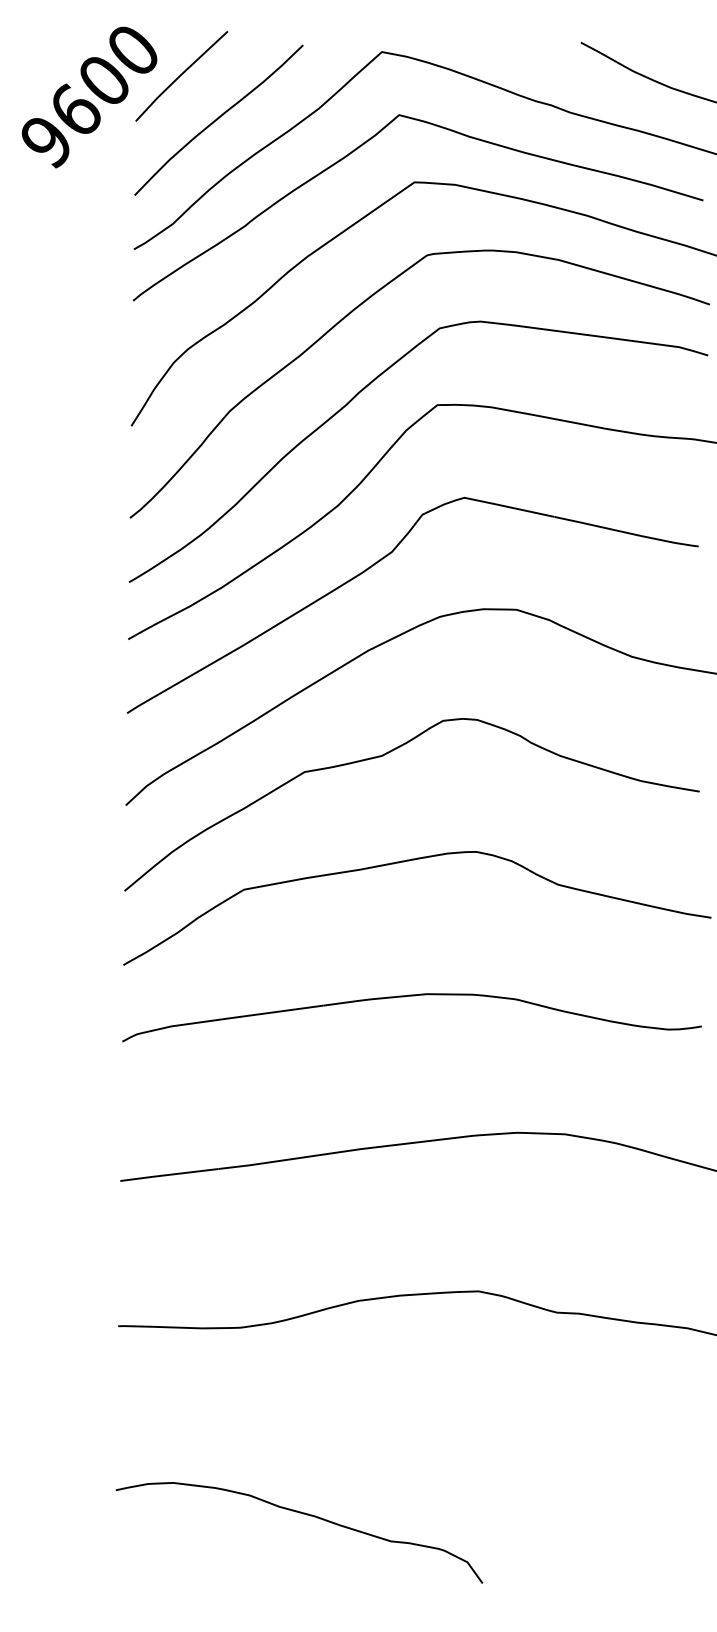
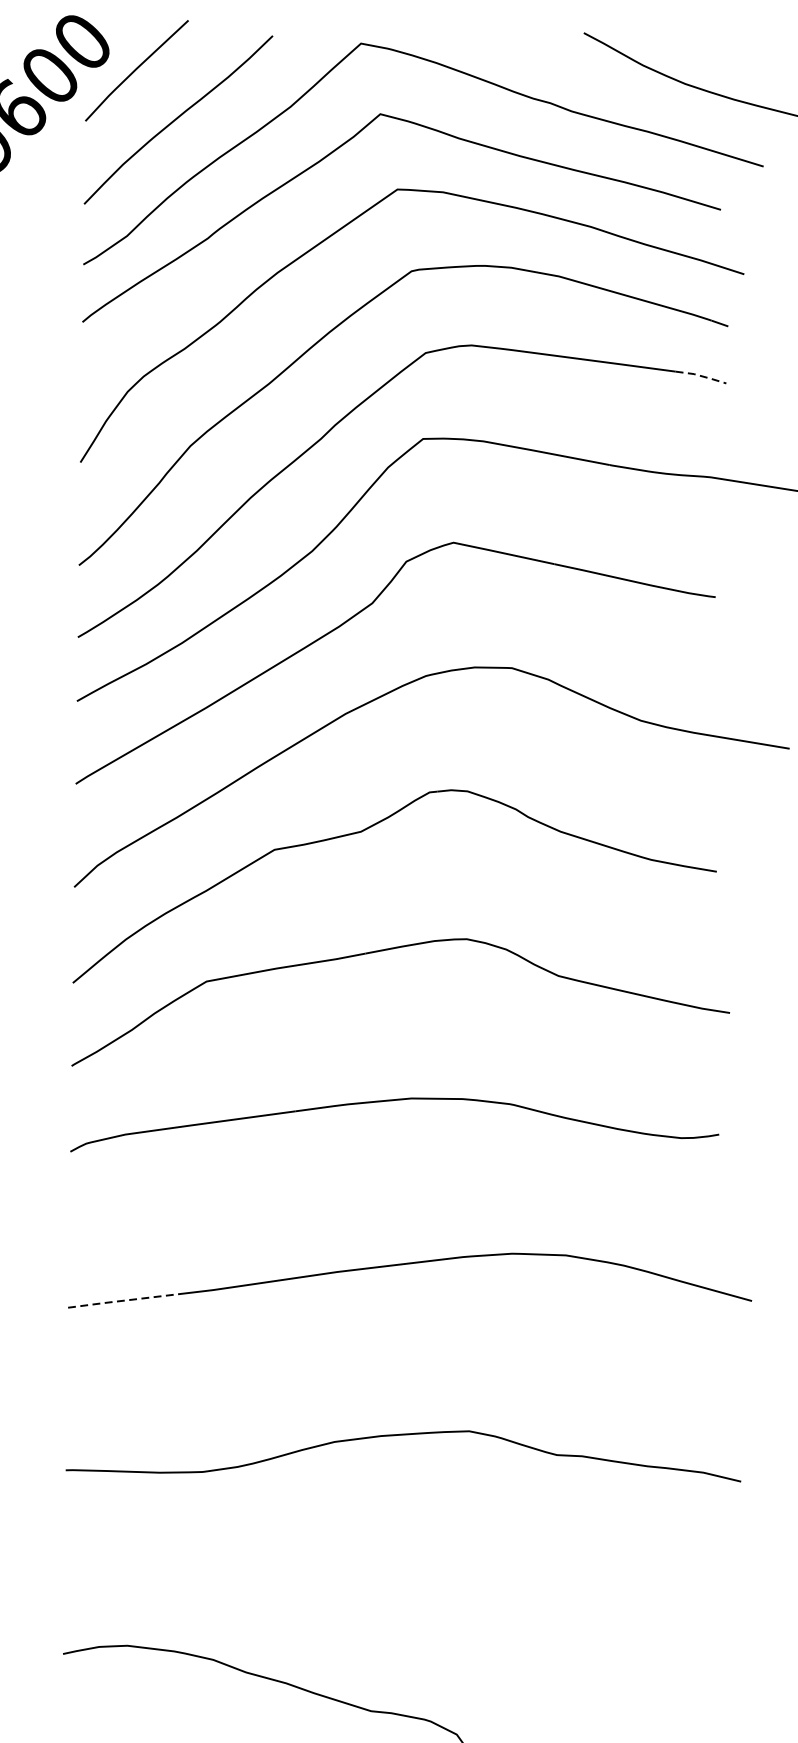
line: (686, 349) -> (702, 376), solid -> dashed
line: (169, 1174) -> (123, 1300), solid -> dashed

